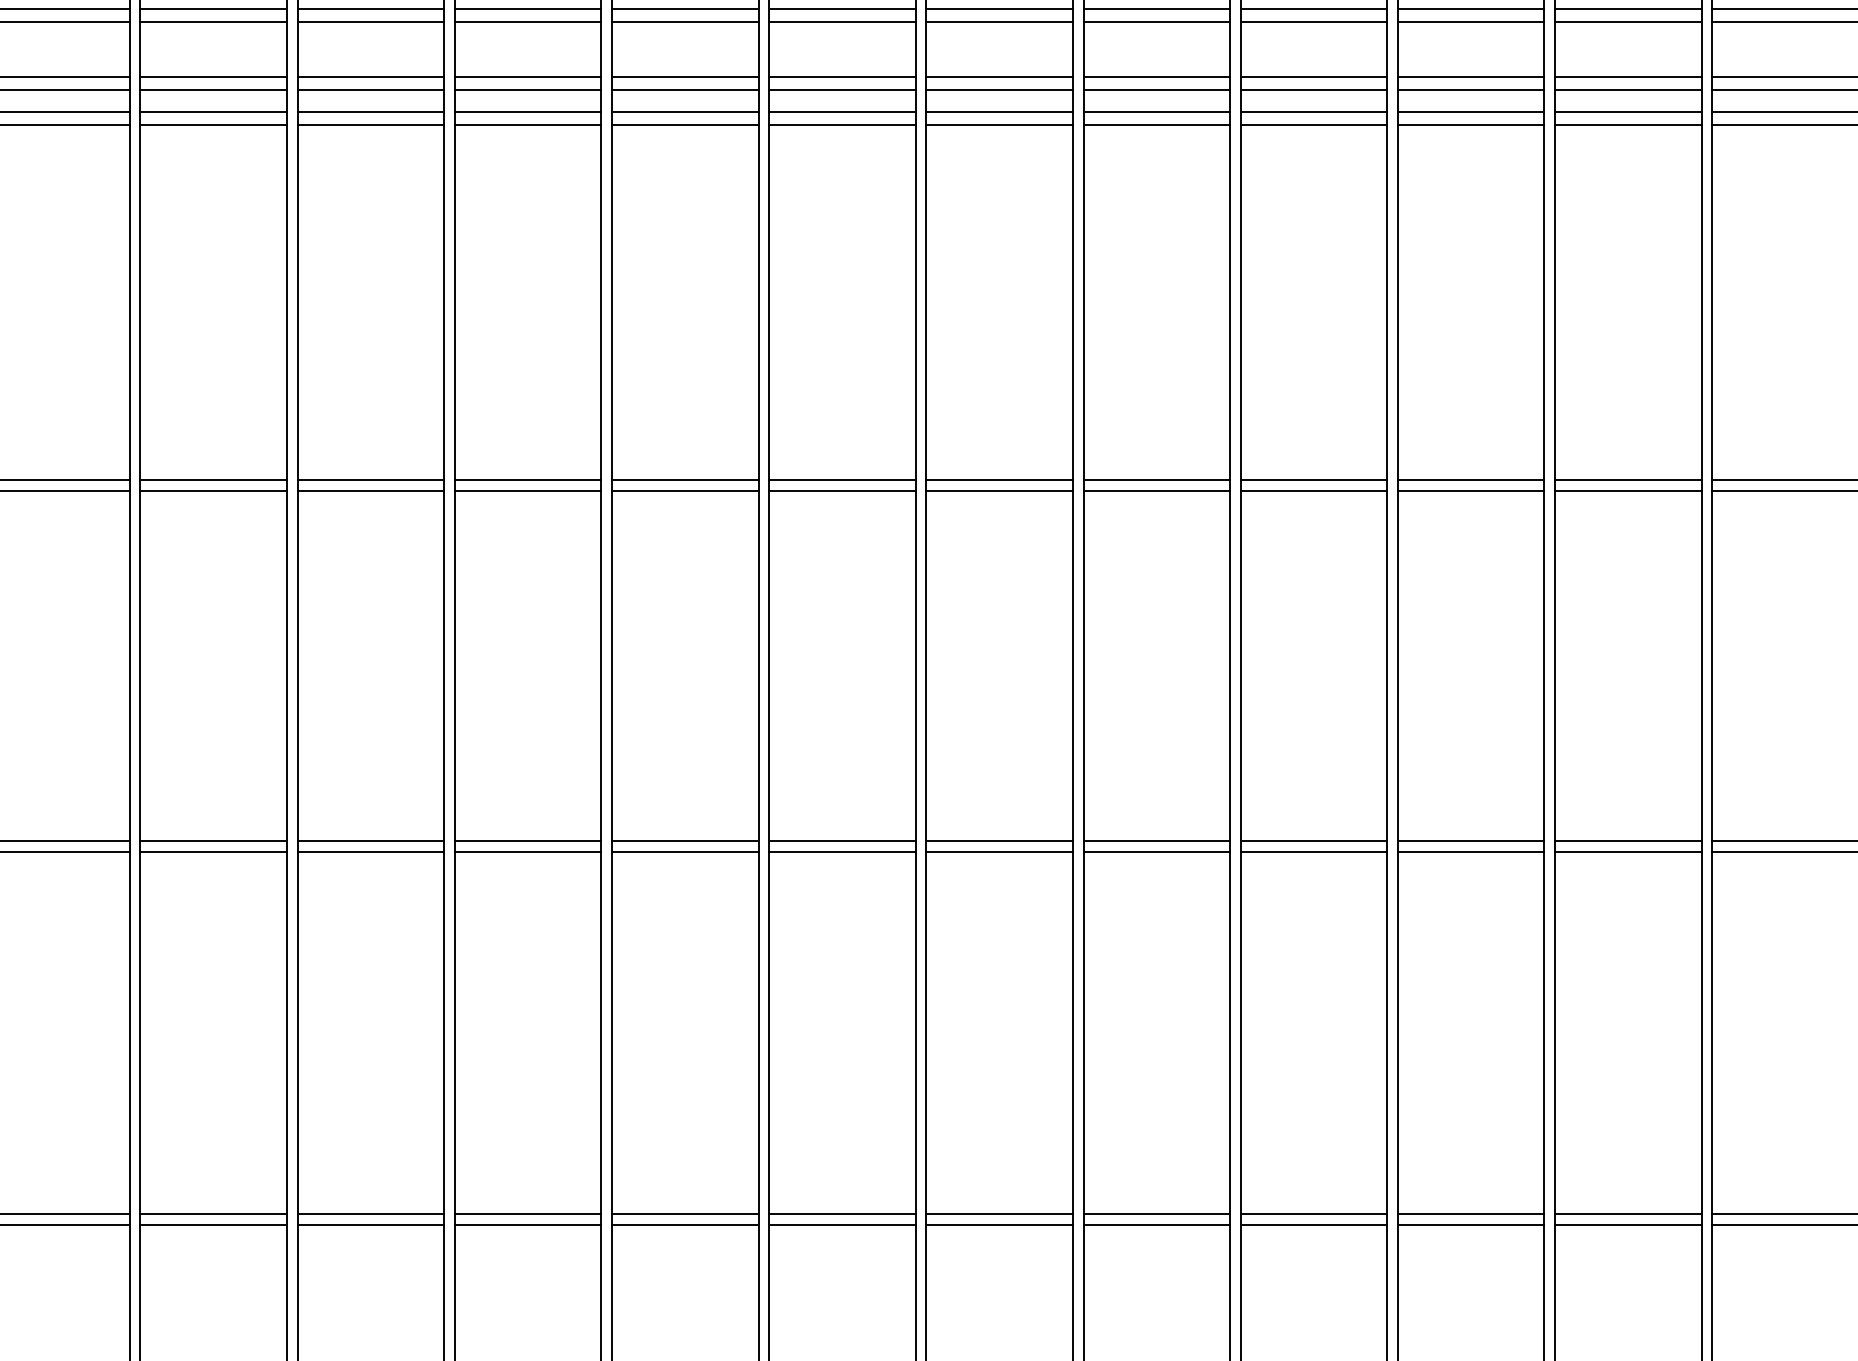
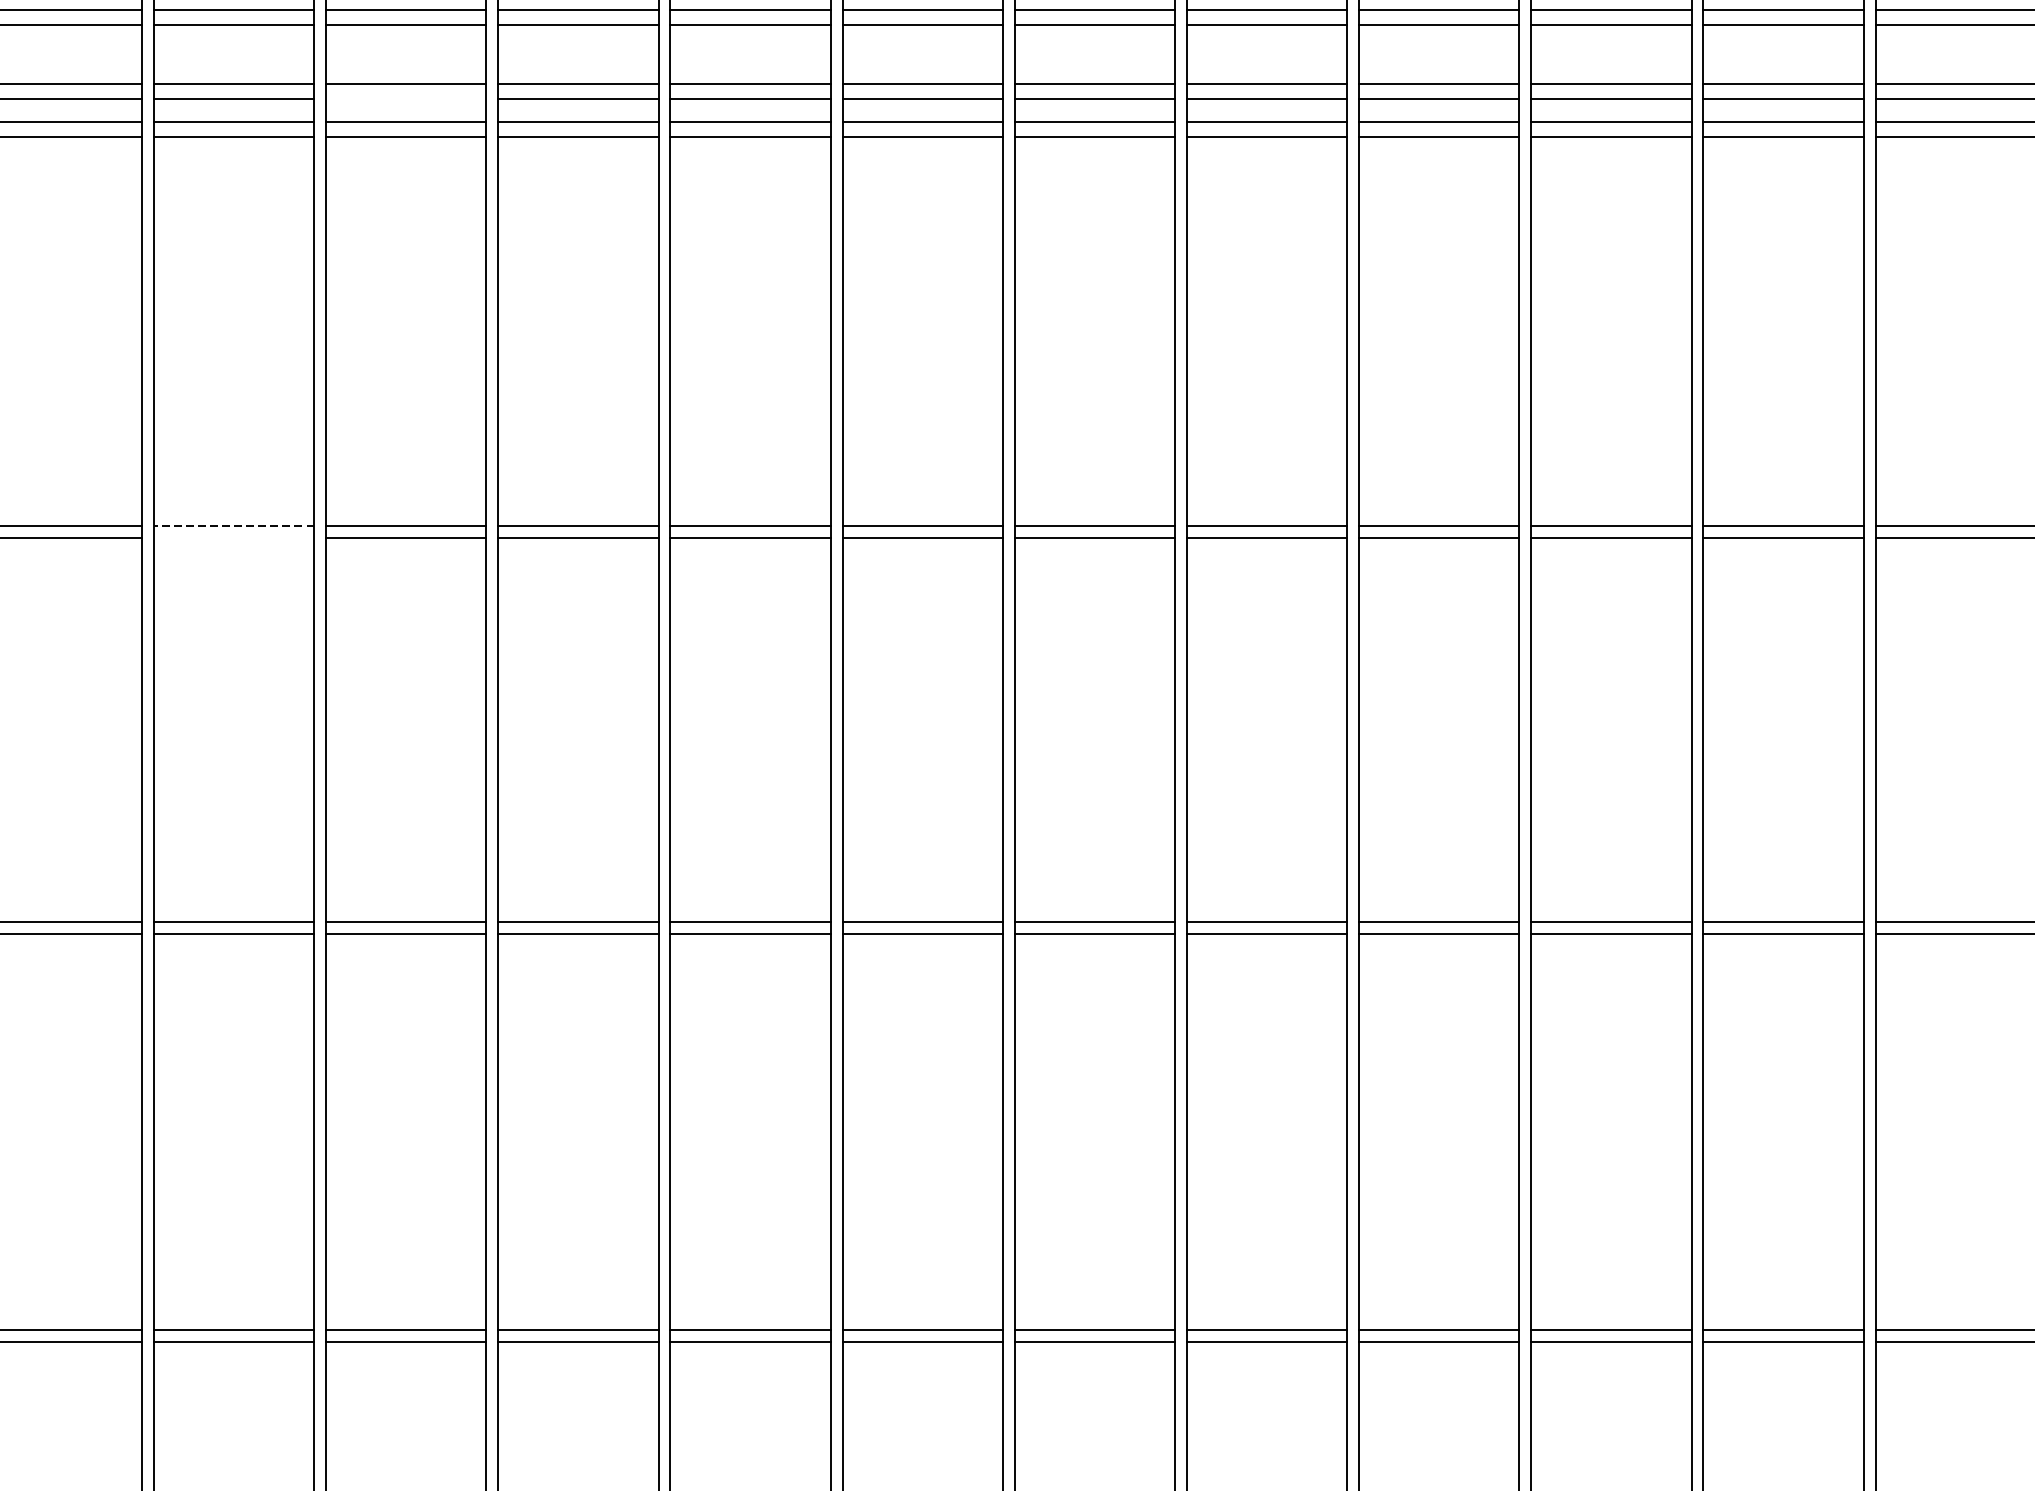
line: (370, 90) -> (405, 99), removed
line: (213, 480) -> (233, 526), solid -> dashed
line: (213, 490) -> (233, 537), removed

